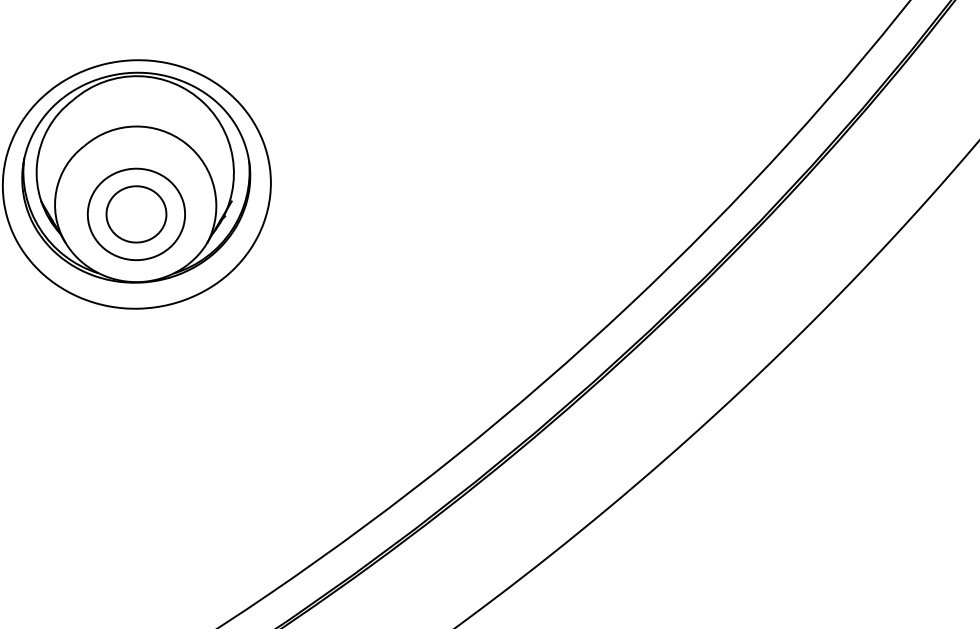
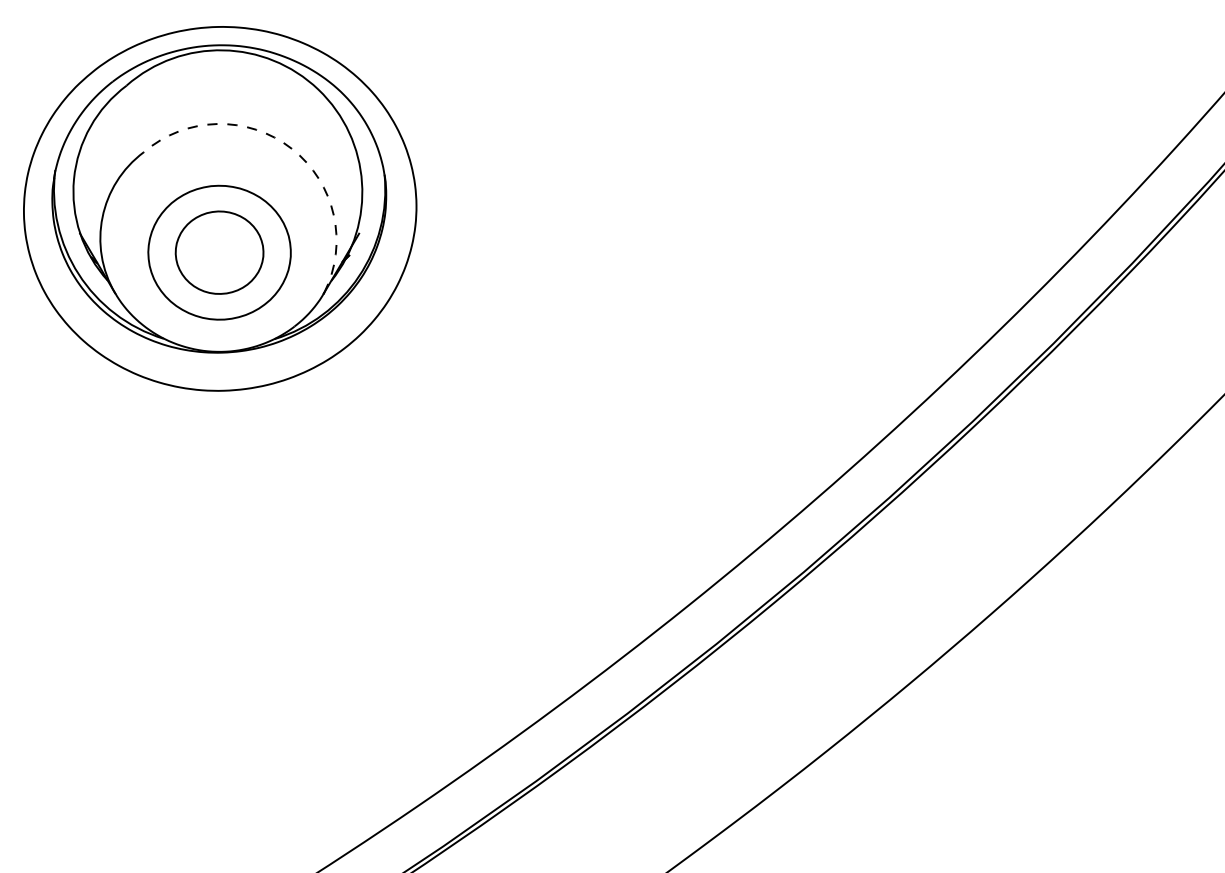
arc: (185, 143) -> (291, 148), solid -> dashed

